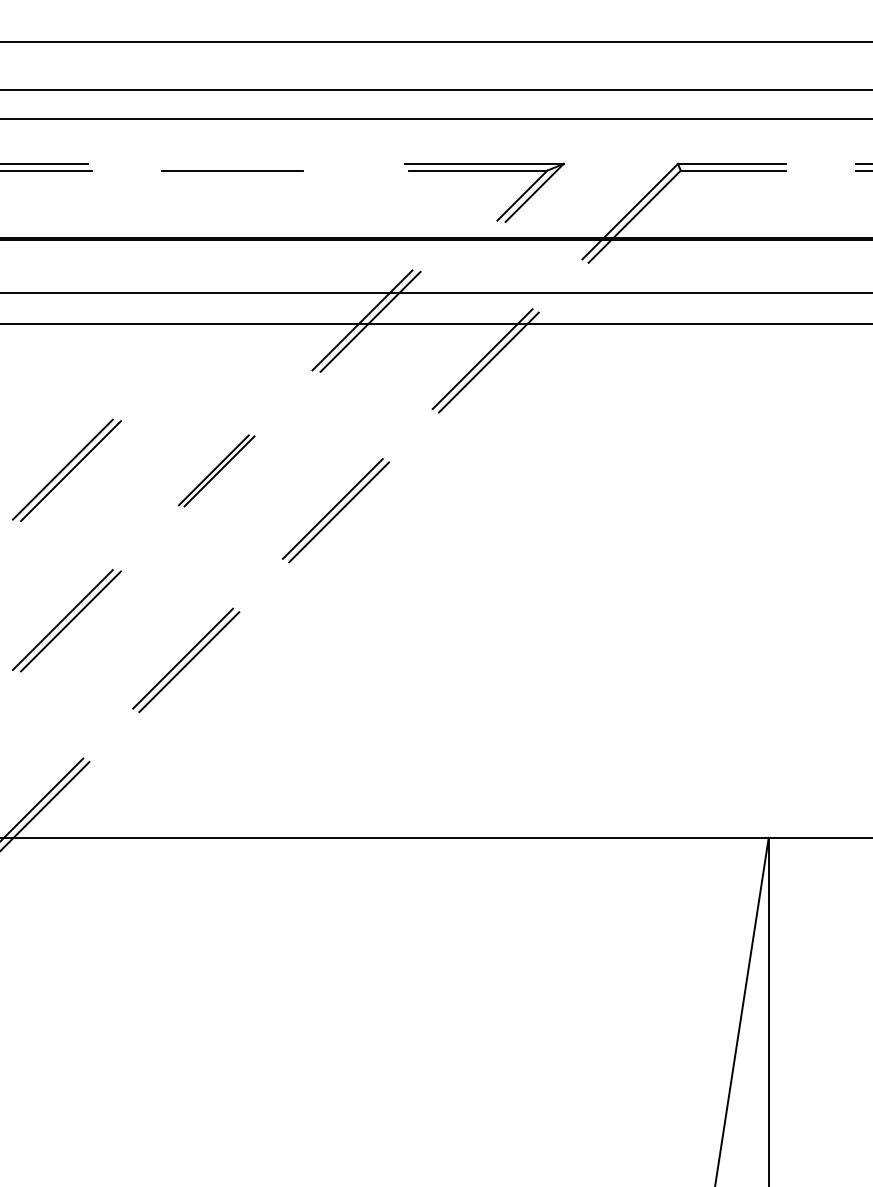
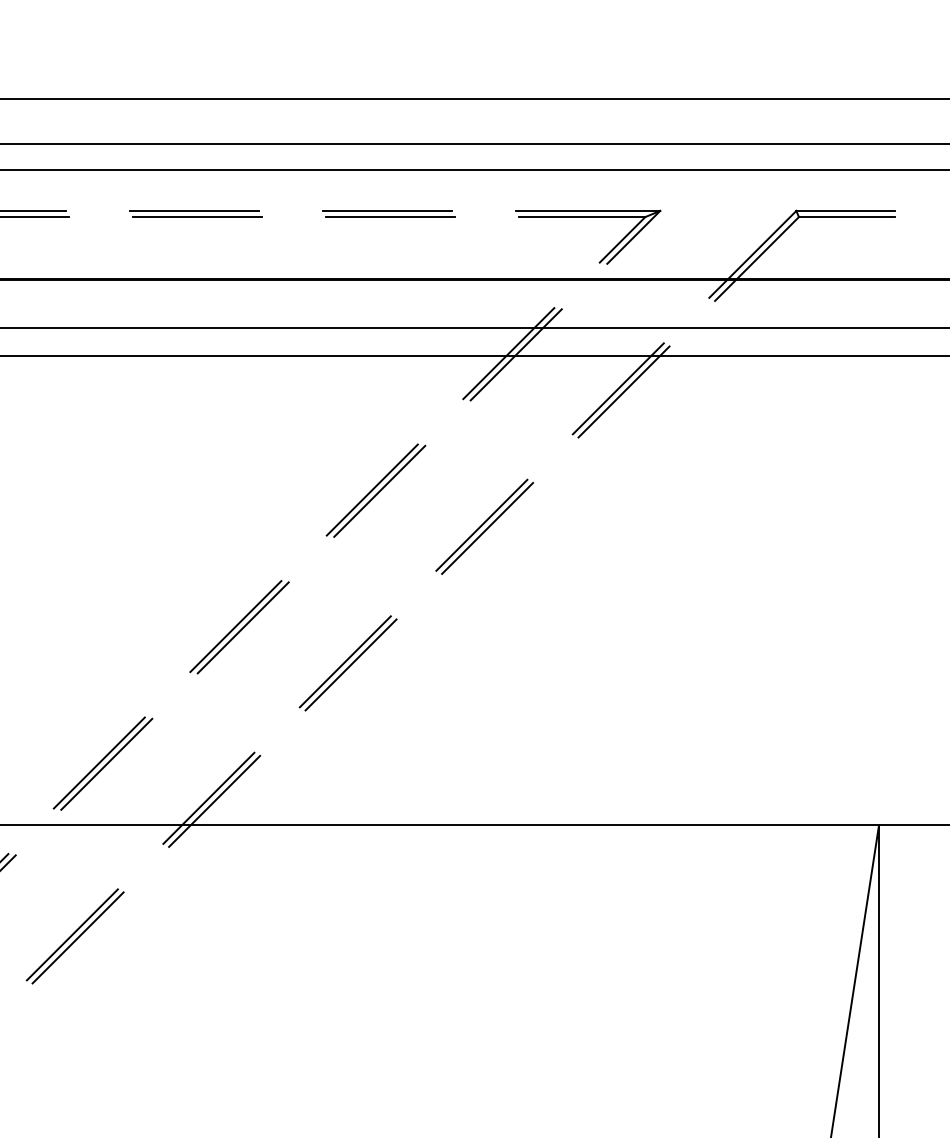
line: (228, 163) -> (386, 210), added
part: (484, 171) -> (588, 217), moved
part: (66, 470) -> (239, 490), removed
part: (216, 470) -> (375, 490), size x1.43

